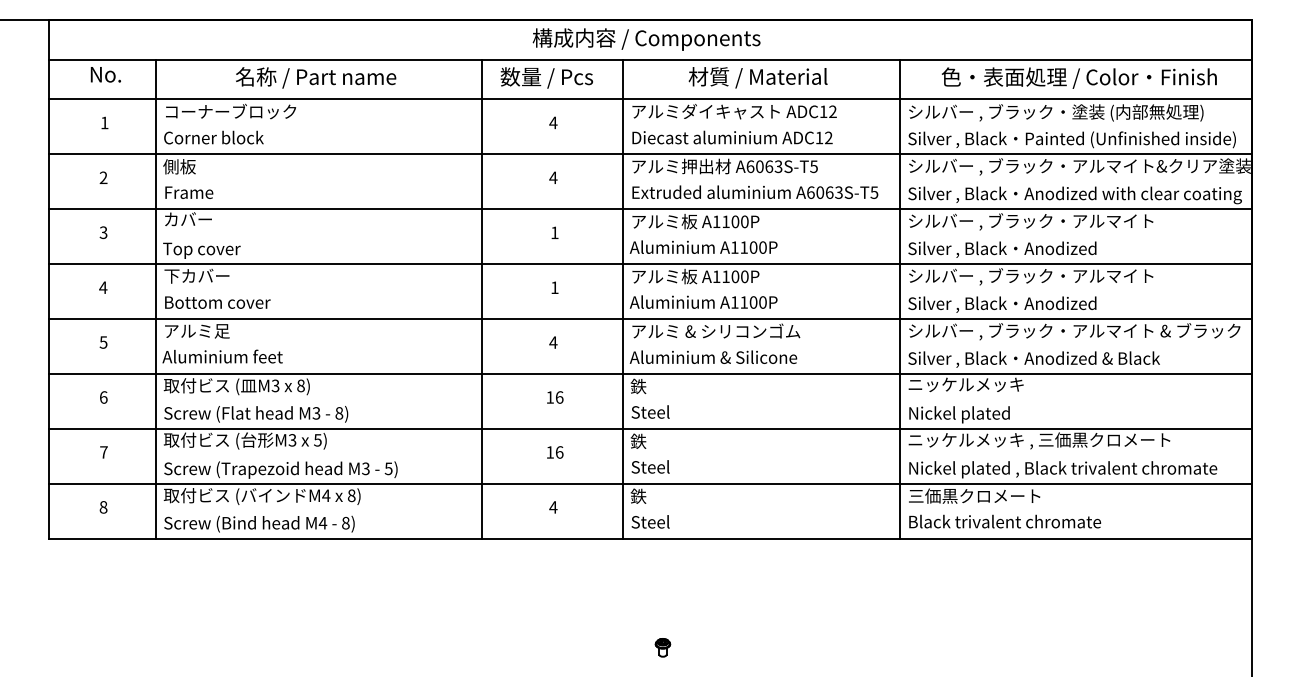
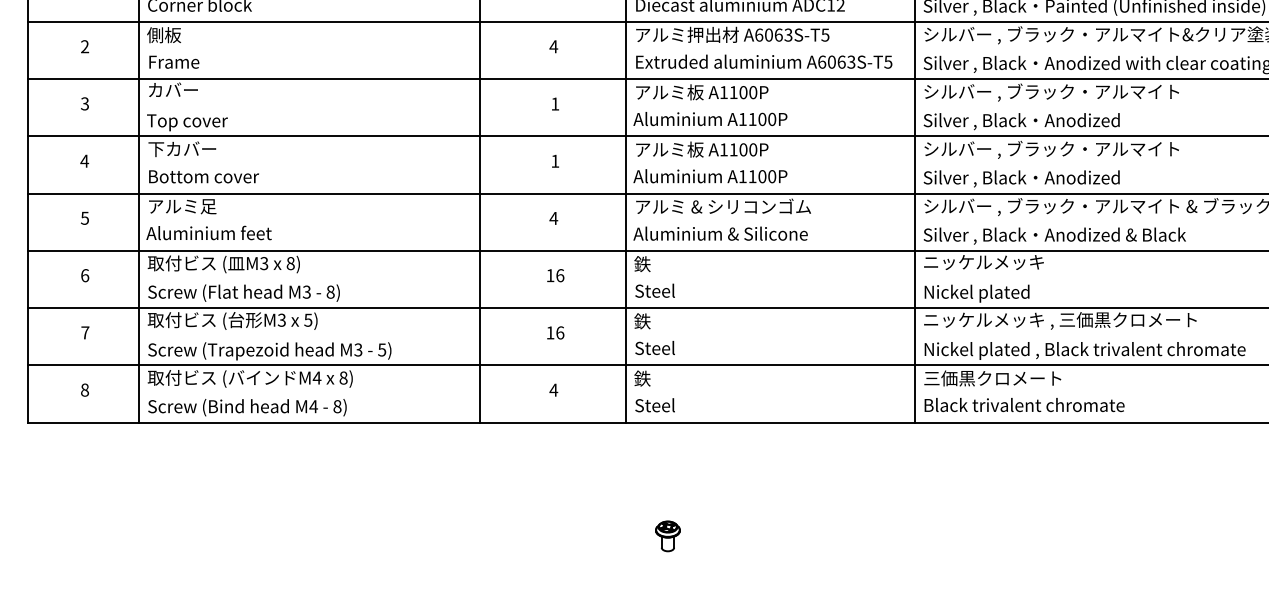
part: (662, 647) -> (667, 536), size x1.6

